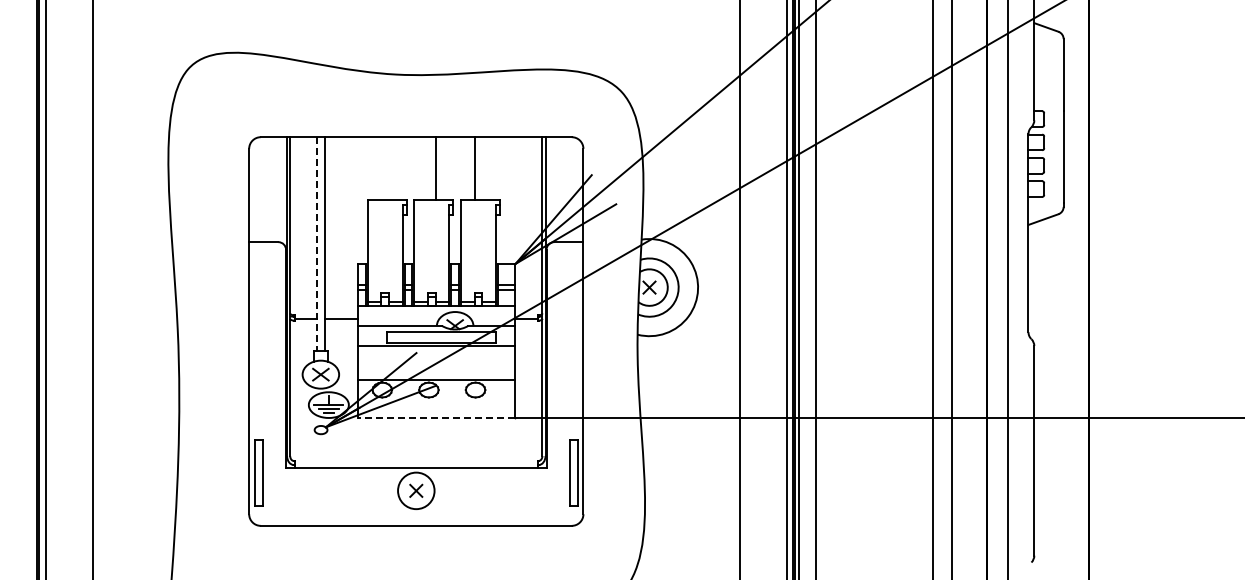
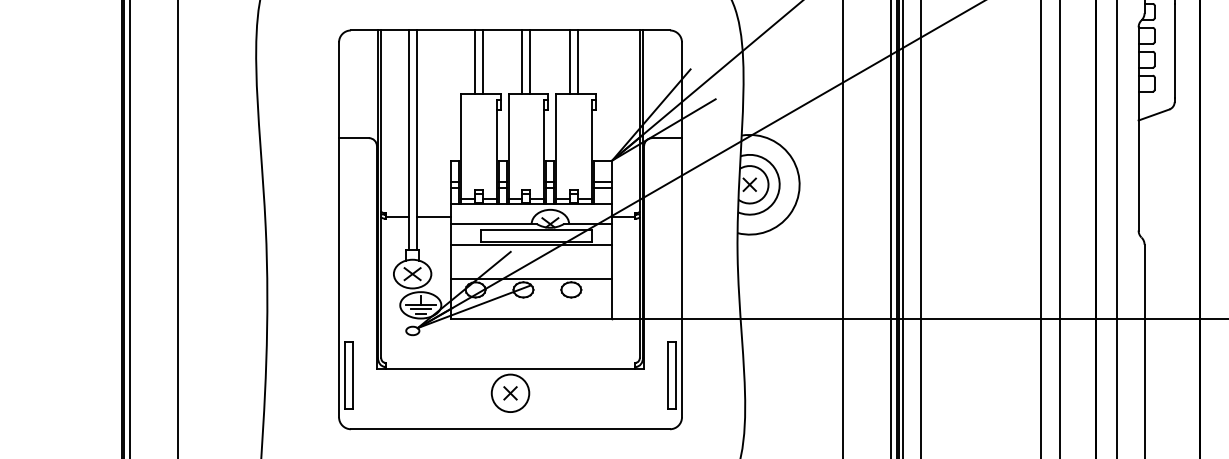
line: (381, 168) -> (474, 62), added
line: (389, 168) -> (483, 62), added
line: (427, 168) -> (522, 62), added
line: (482, 168) -> (578, 62), added
line: (317, 244) -> (409, 140), dashed -> solid
line: (436, 418) -> (531, 319), dashed -> solid

